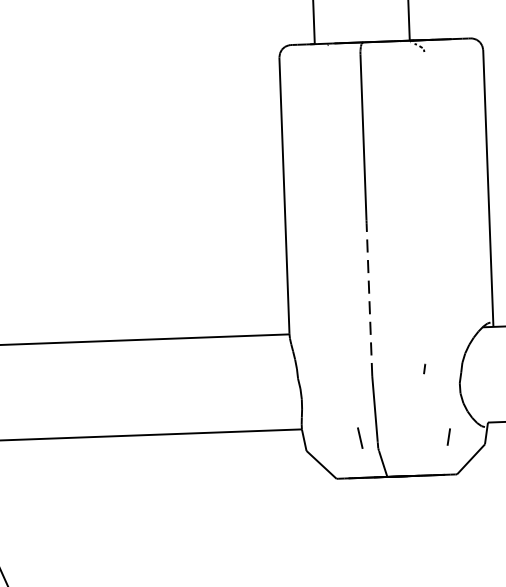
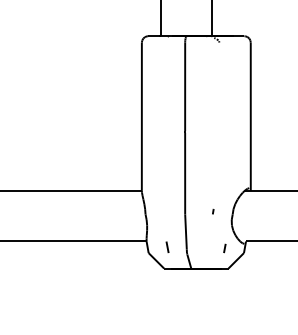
line: (370, 299) -> (185, 173), dashed -> solid
line: (360, 436) -> (167, 246), moved

